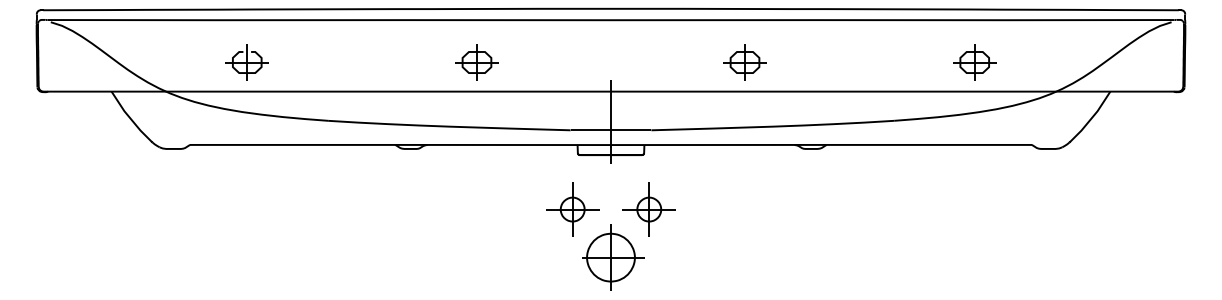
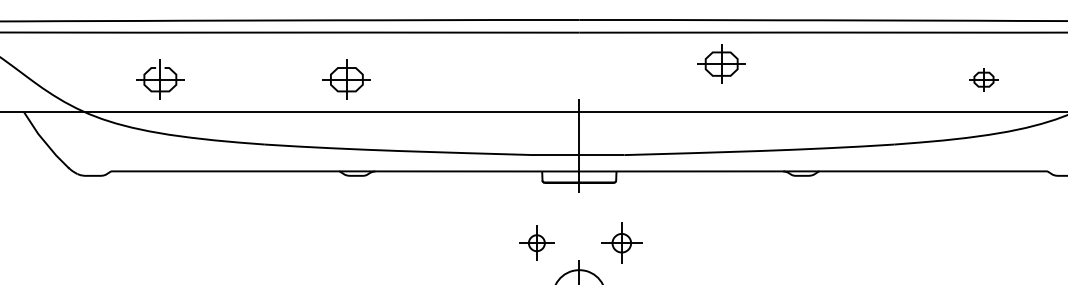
part: (246, 62) -> (159, 79), moved
part: (476, 62) -> (346, 79), moved
part: (744, 62) -> (721, 64), moved
part: (974, 62) -> (983, 79), size x0.6
part: (572, 209) -> (536, 243), size x0.6
part: (648, 209) -> (621, 243), size x0.7

